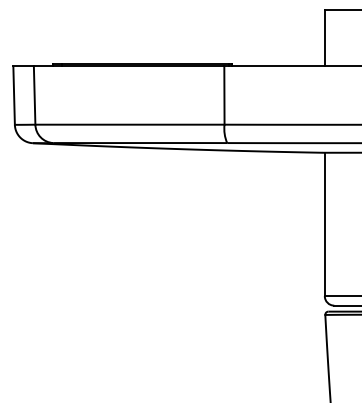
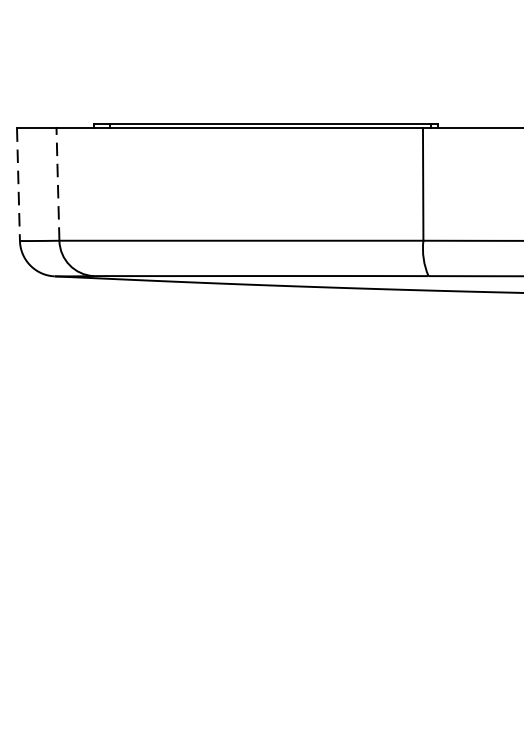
line: (34, 95) -> (57, 184), solid -> dashed
line: (14, 96) -> (19, 186), solid -> dashed

